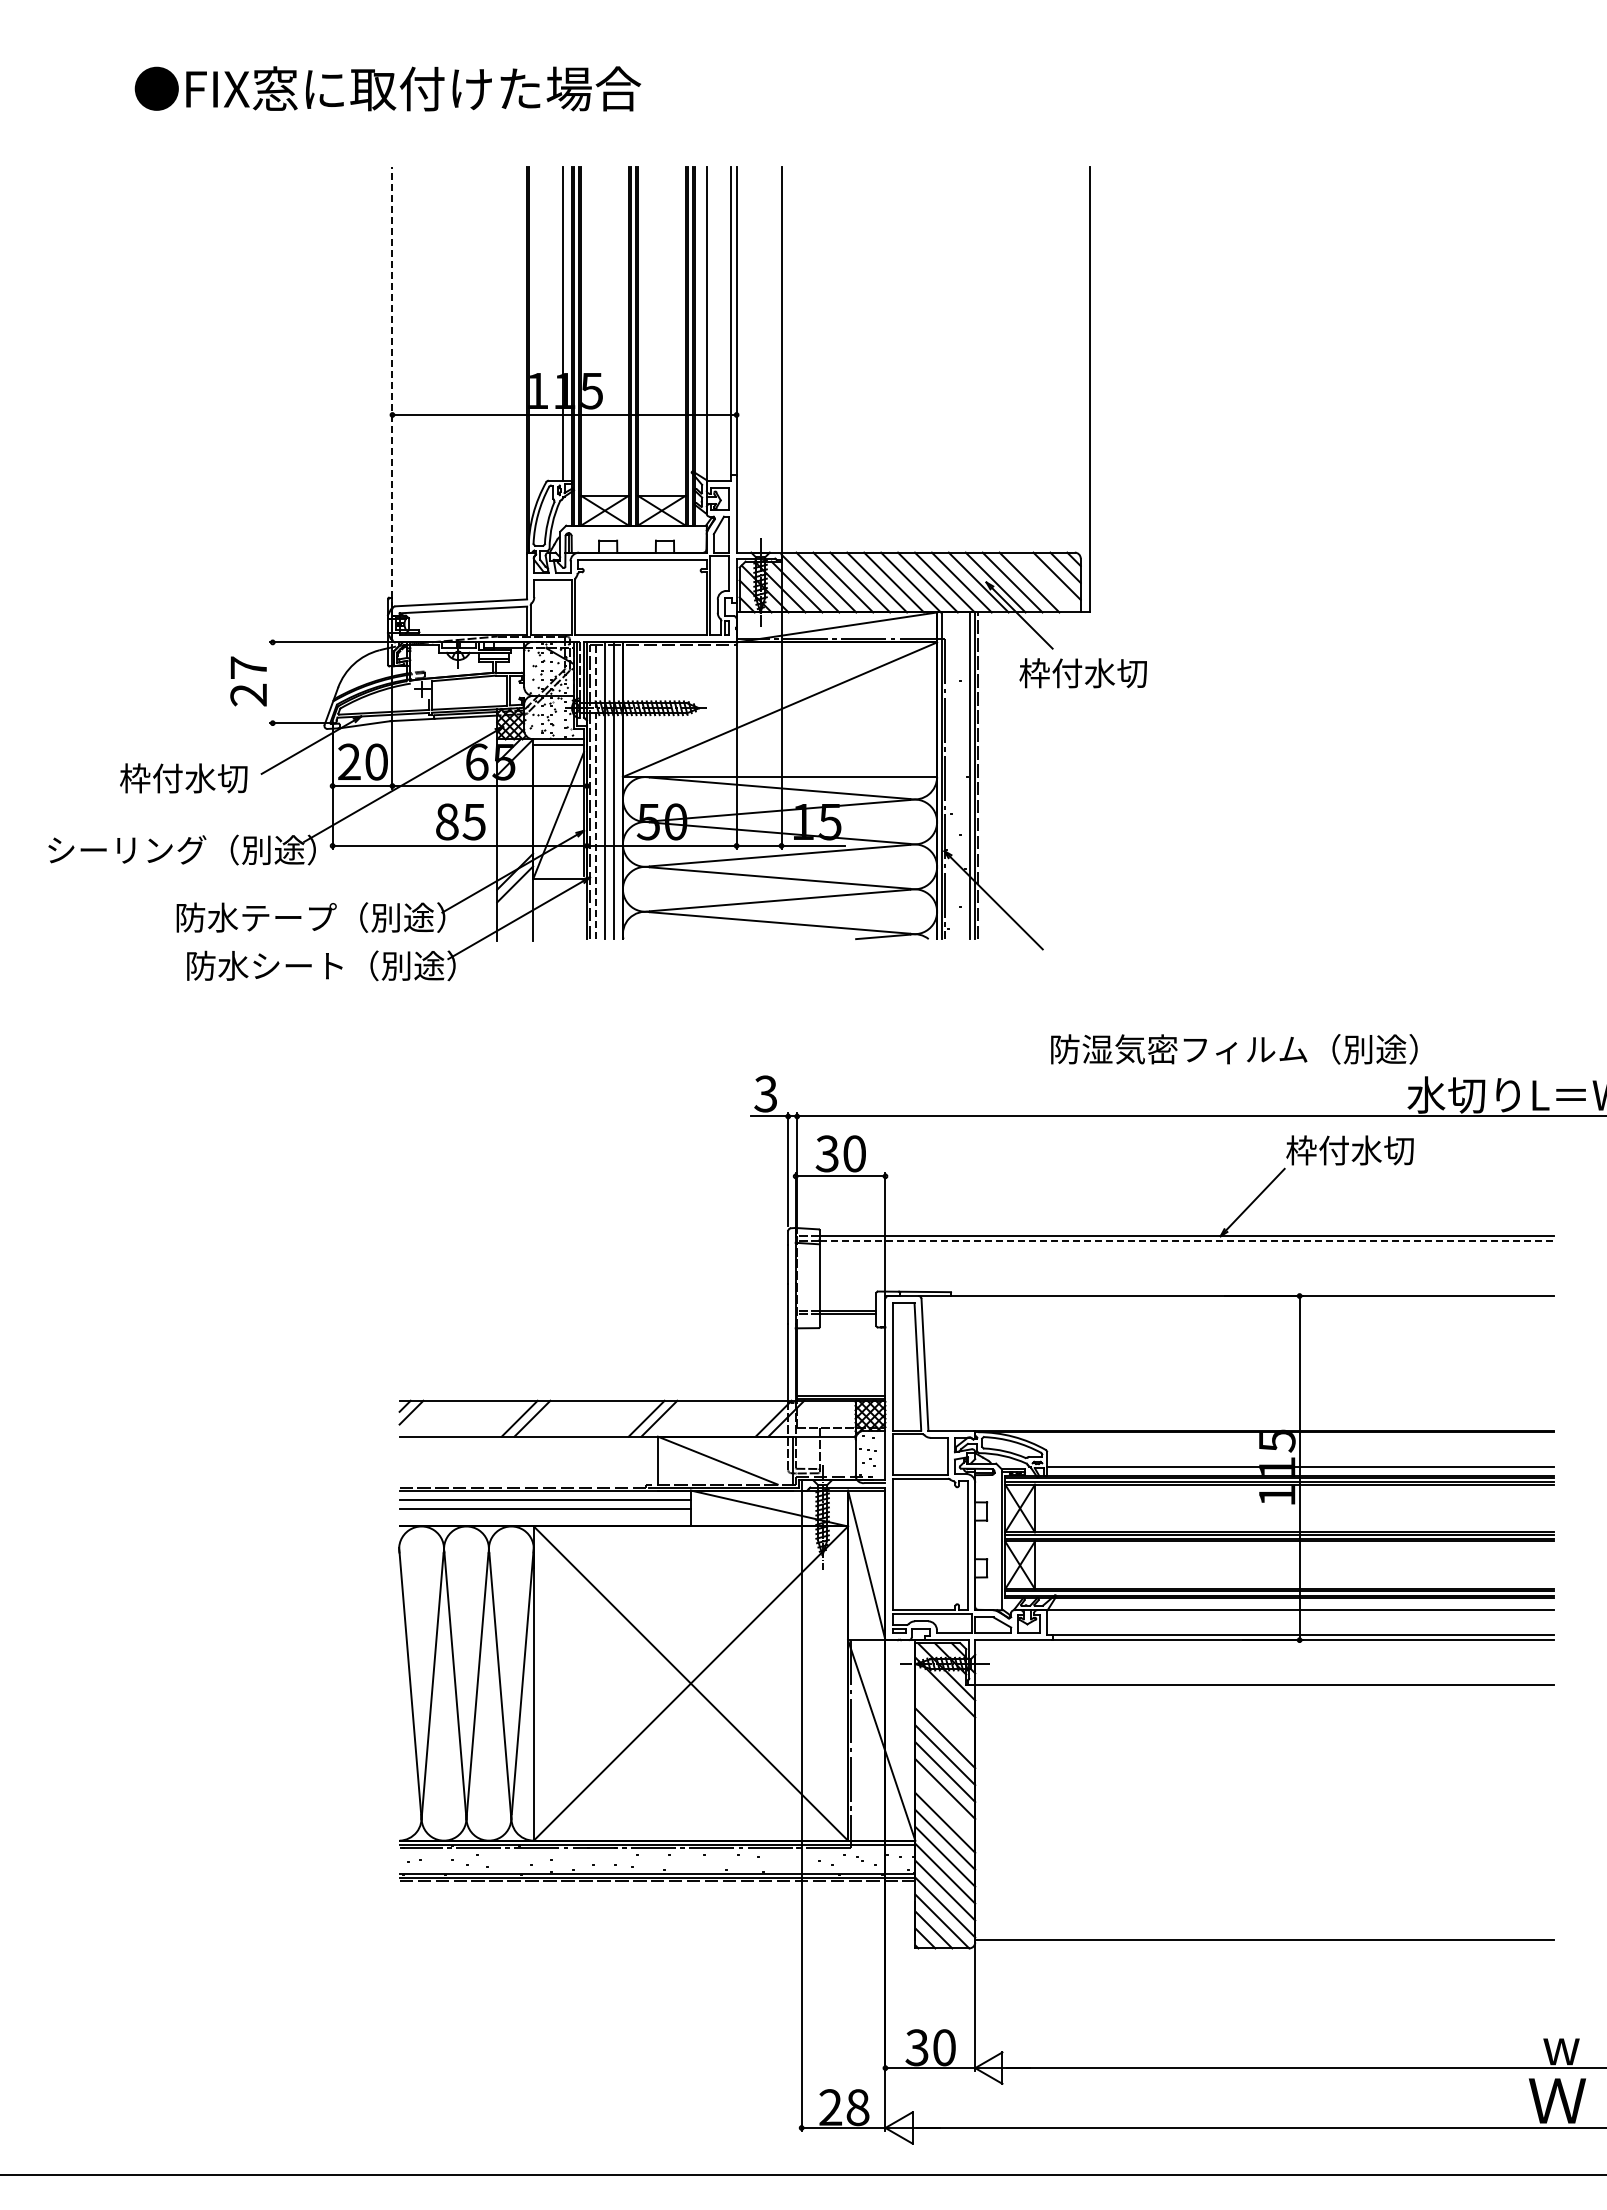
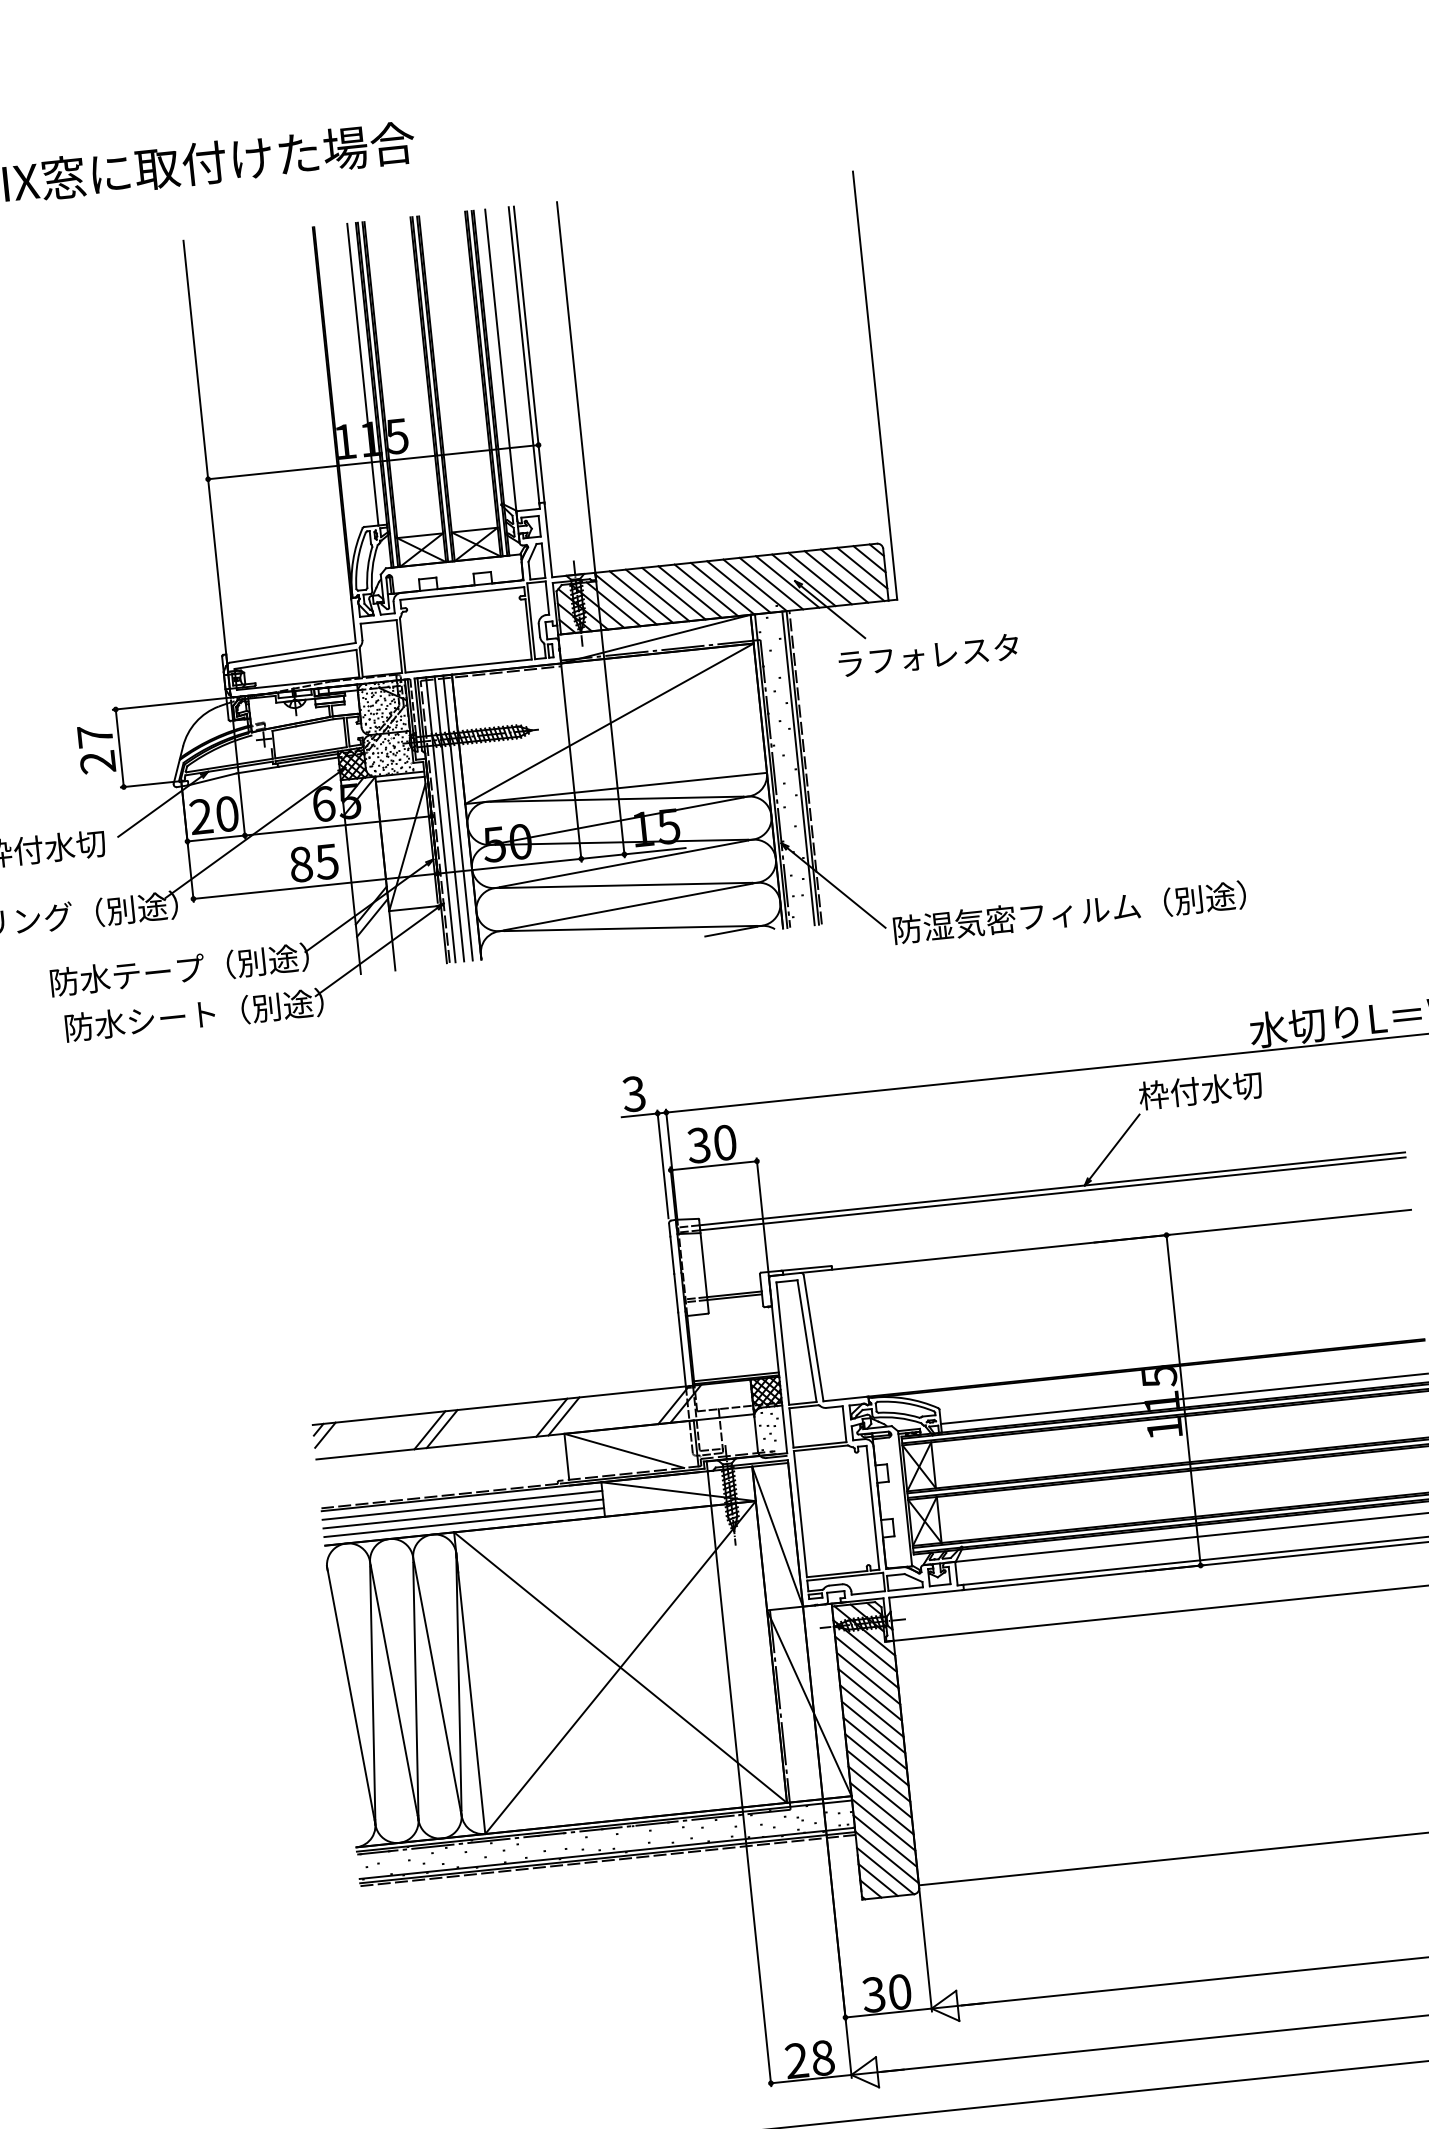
line: (392, 387) -> (205, 452), dashed -> solid
line: (1046, 582) -> (852, 575), added
text: (1114, 673) -> (927, 655), 枠付水切 -> ラフォレスタ
line: (272, 682) -> (119, 747), added
line: (595, 790) -> (440, 819), dashed -> solid
text: (1234, 1049) -> (1070, 912), moved
line: (1187, 1241) -> (1053, 1193), dashed -> solid
line: (544, 1517) -> (463, 1522), added
line: (945, 1704) -> (867, 1662), added
line: (945, 1721) -> (868, 1678), added
line: (945, 1805) -> (877, 1759), added

